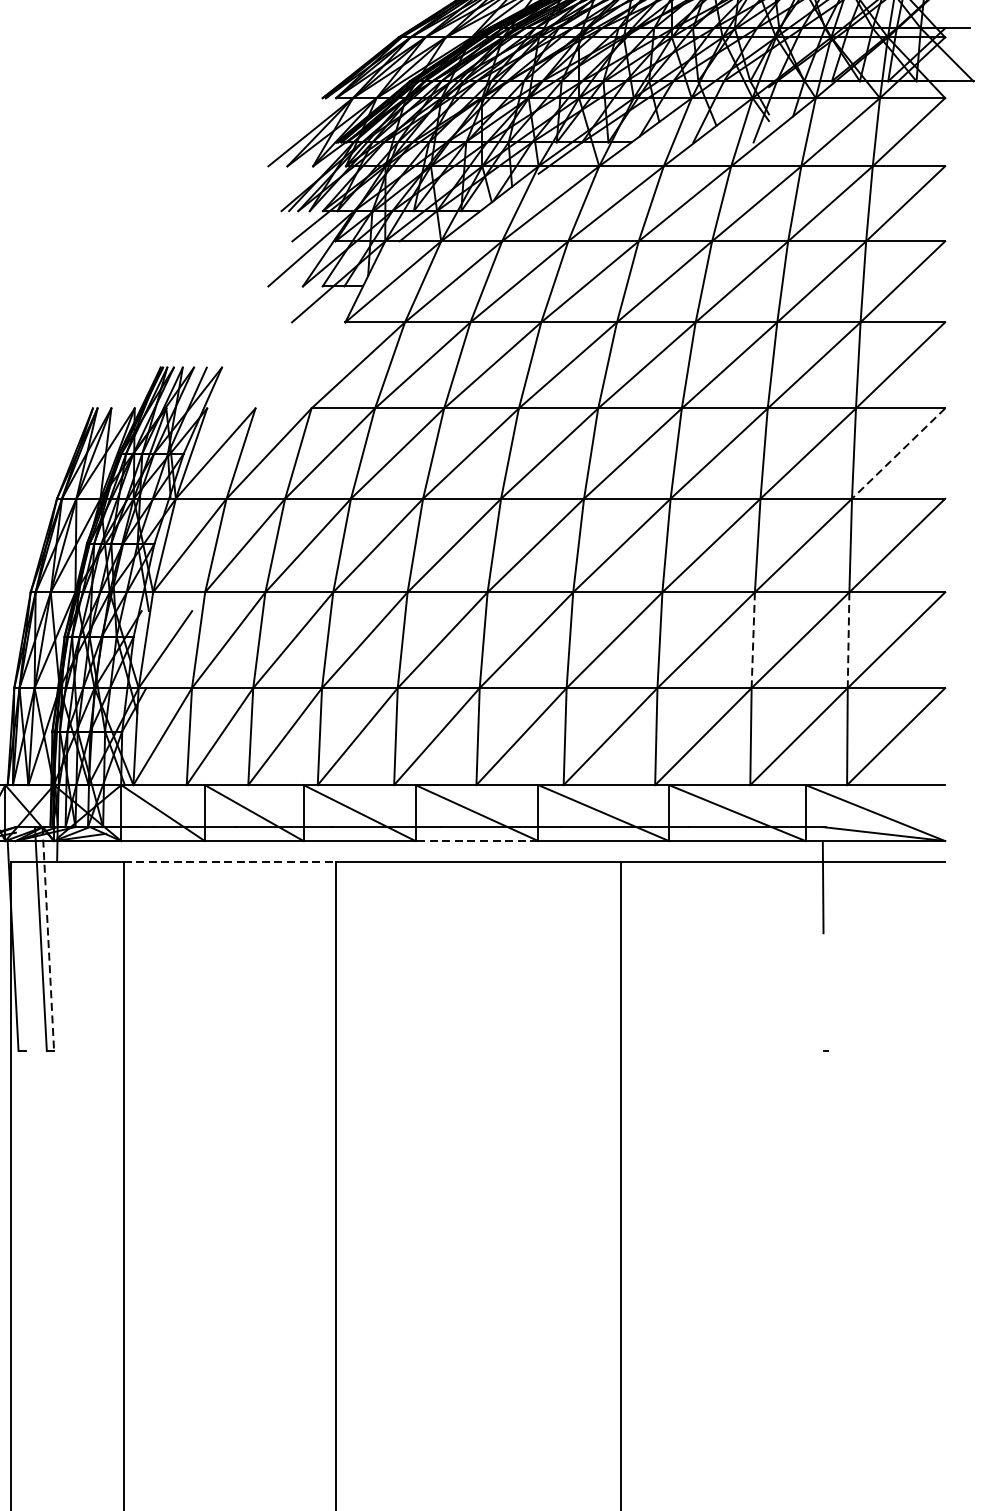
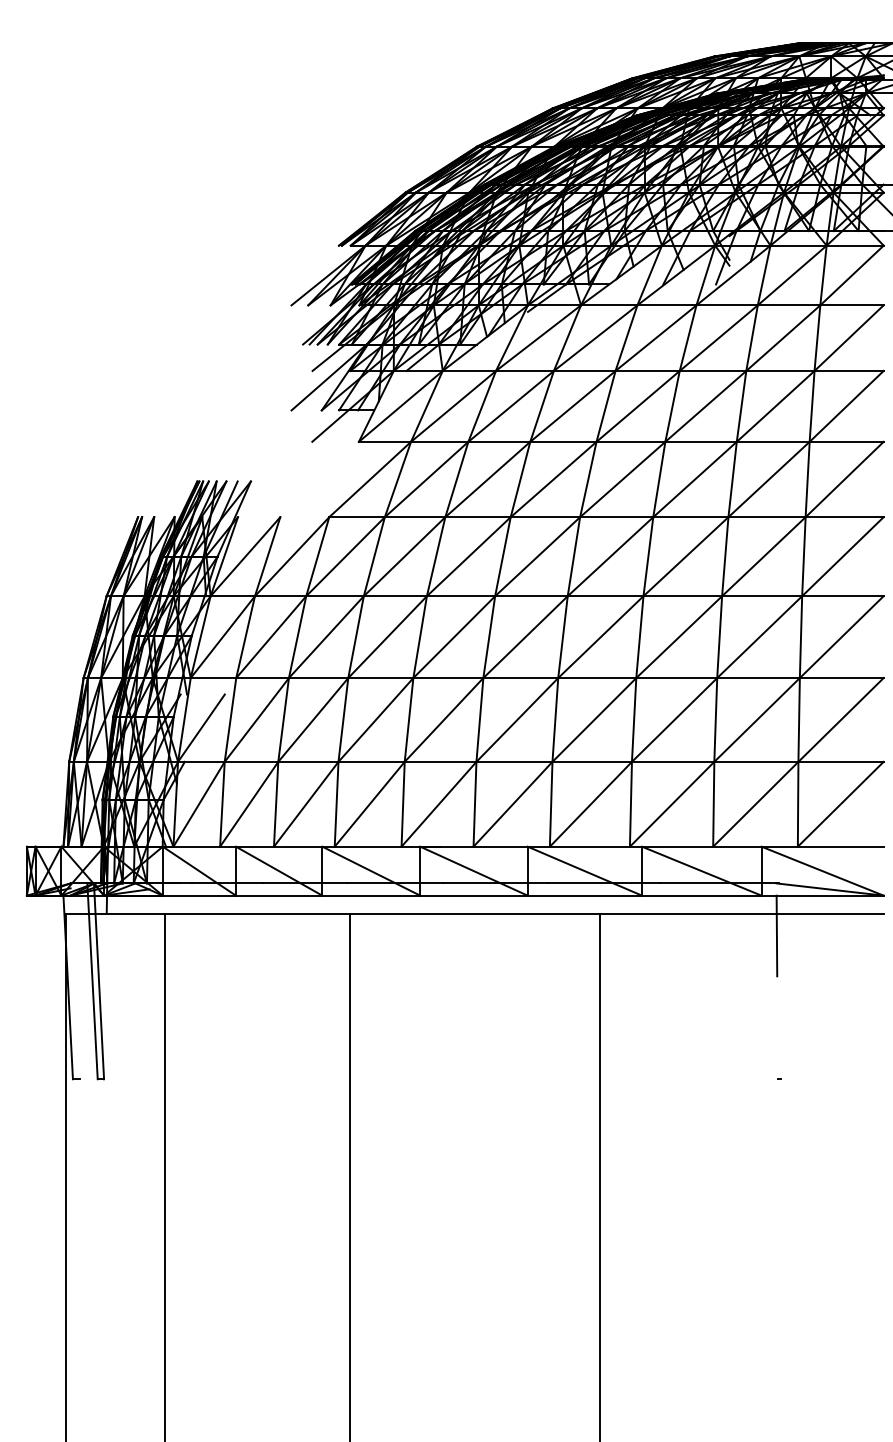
line: (898, 453) -> (842, 556), dashed -> solid
line: (752, 639) -> (715, 719), dashed -> solid
line: (848, 639) -> (799, 719), dashed -> solid
line: (477, 840) -> (474, 895), dashed -> solid
line: (229, 861) -> (257, 913), dashed -> solid
line: (48, 939) -> (99, 981), dashed -> solid

